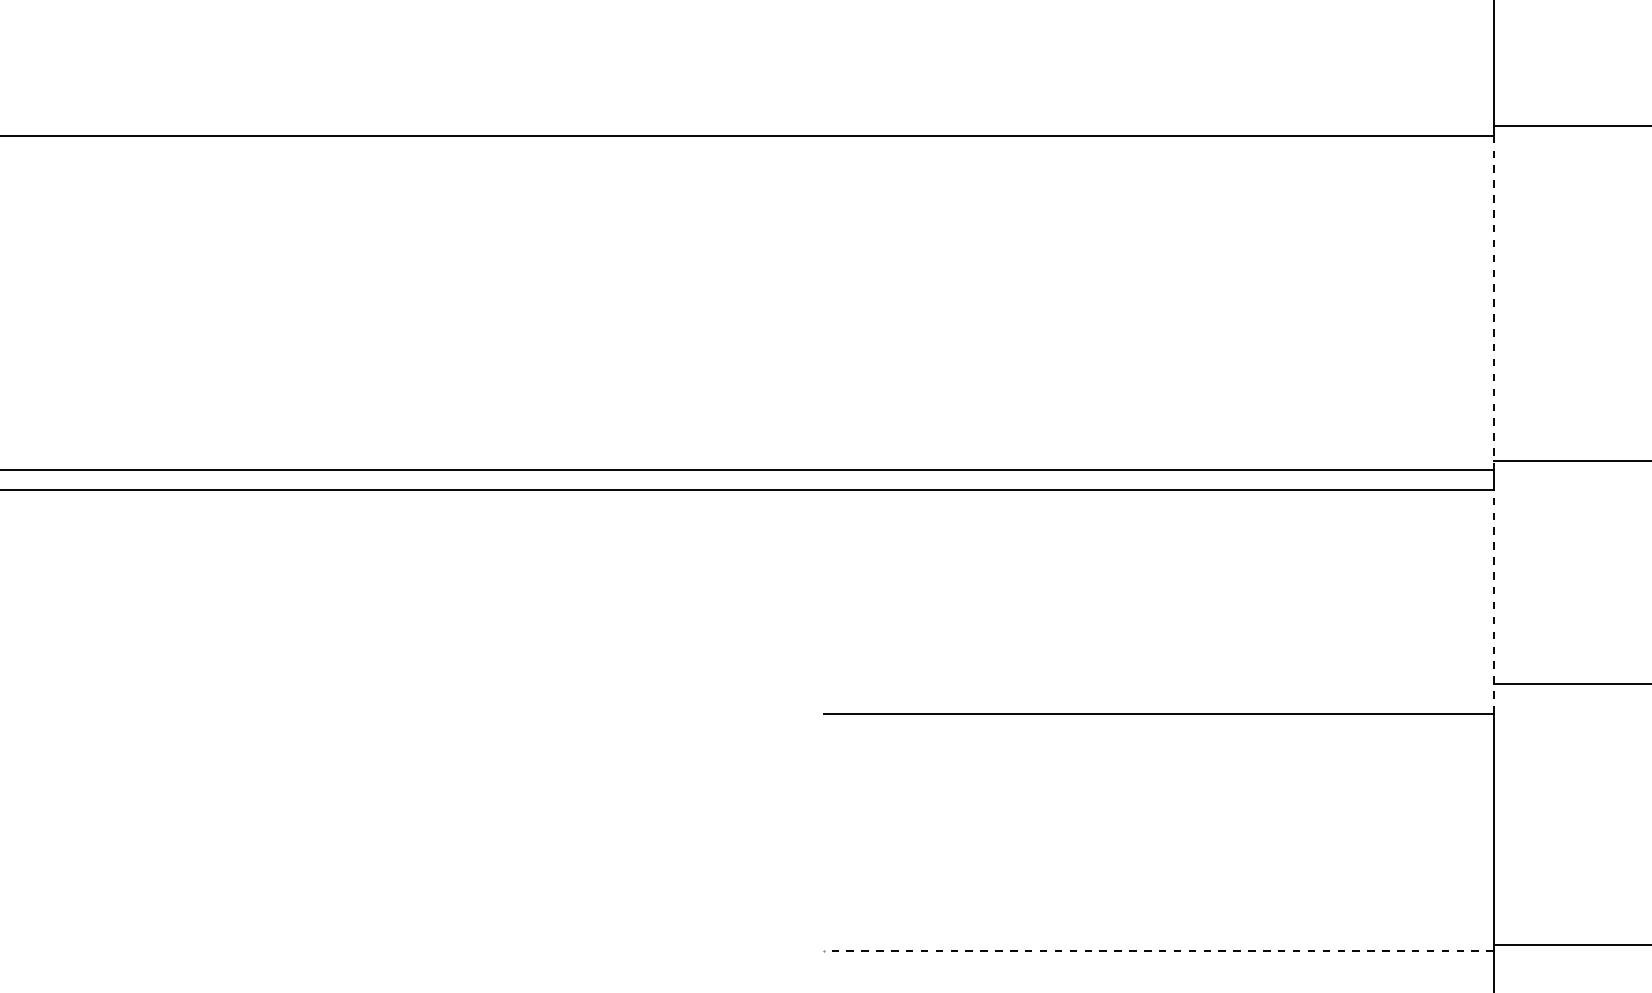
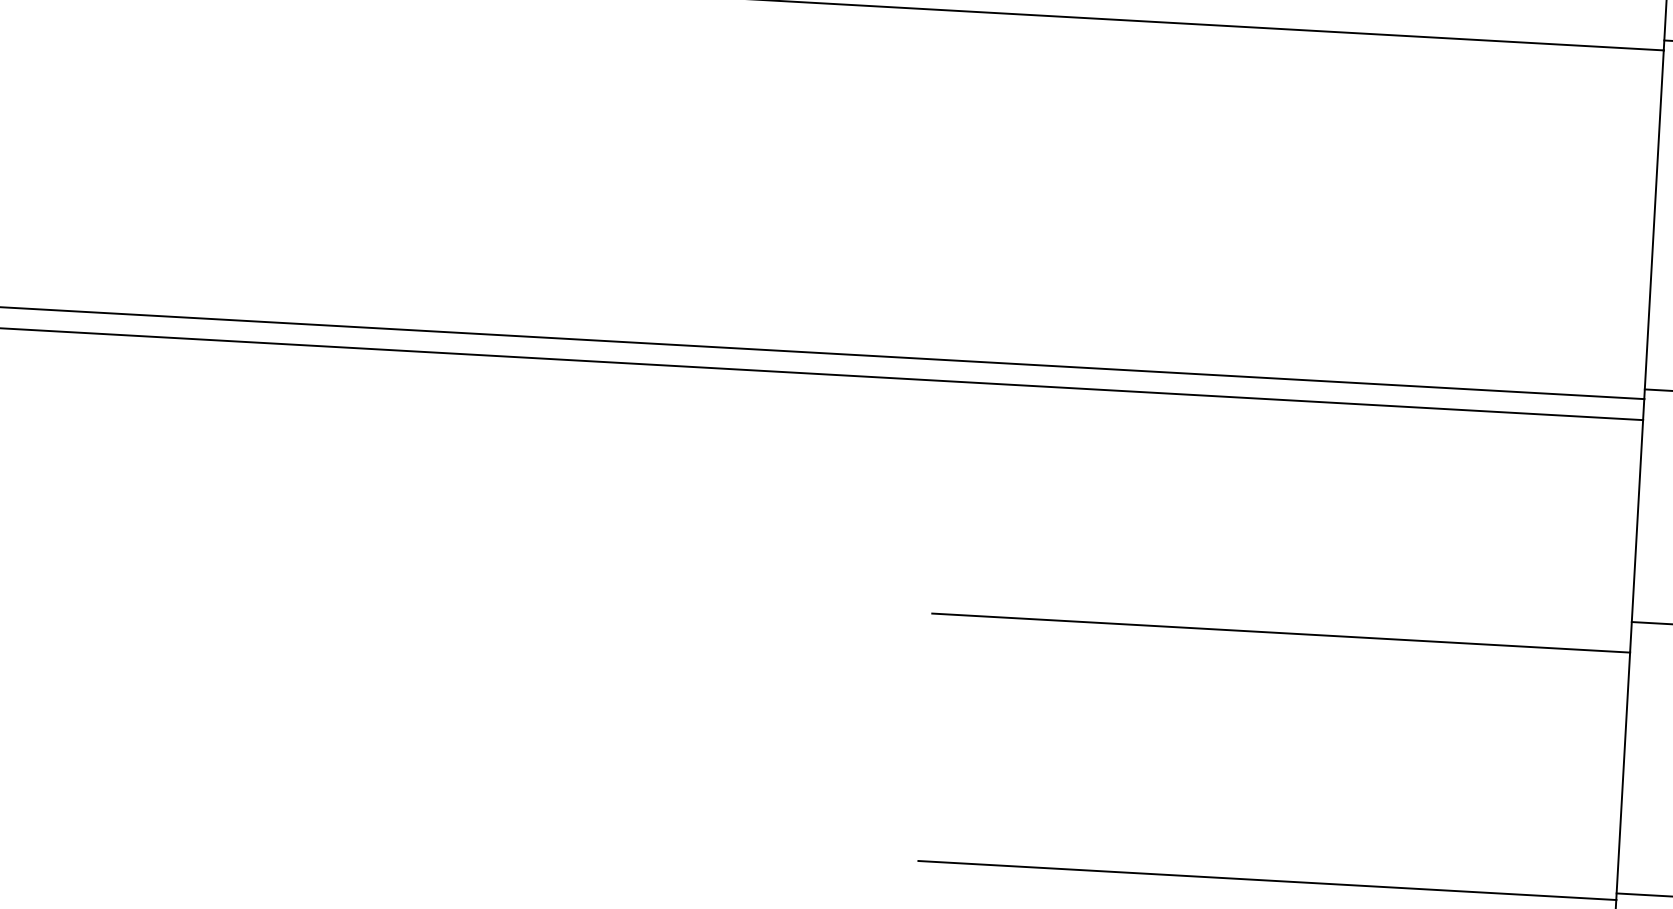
line: (1493, 303) -> (1653, 225), dashed -> solid
line: (1493, 601) -> (1636, 535), dashed -> solid
line: (1158, 950) -> (1266, 880), dashed -> solid

